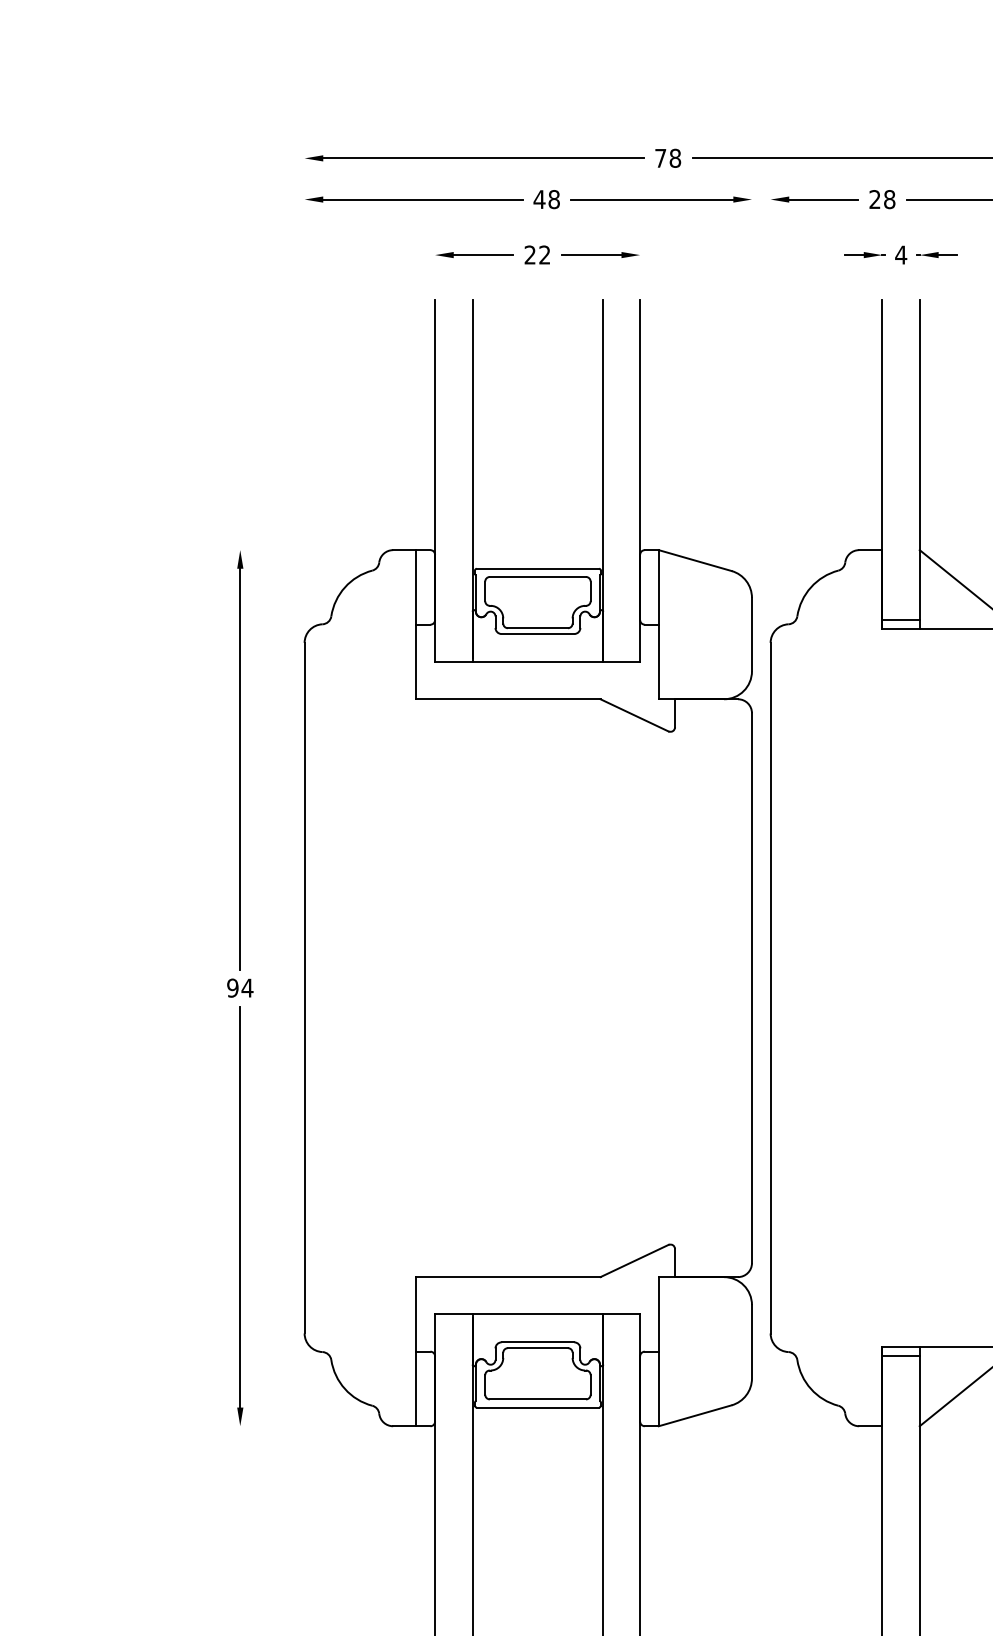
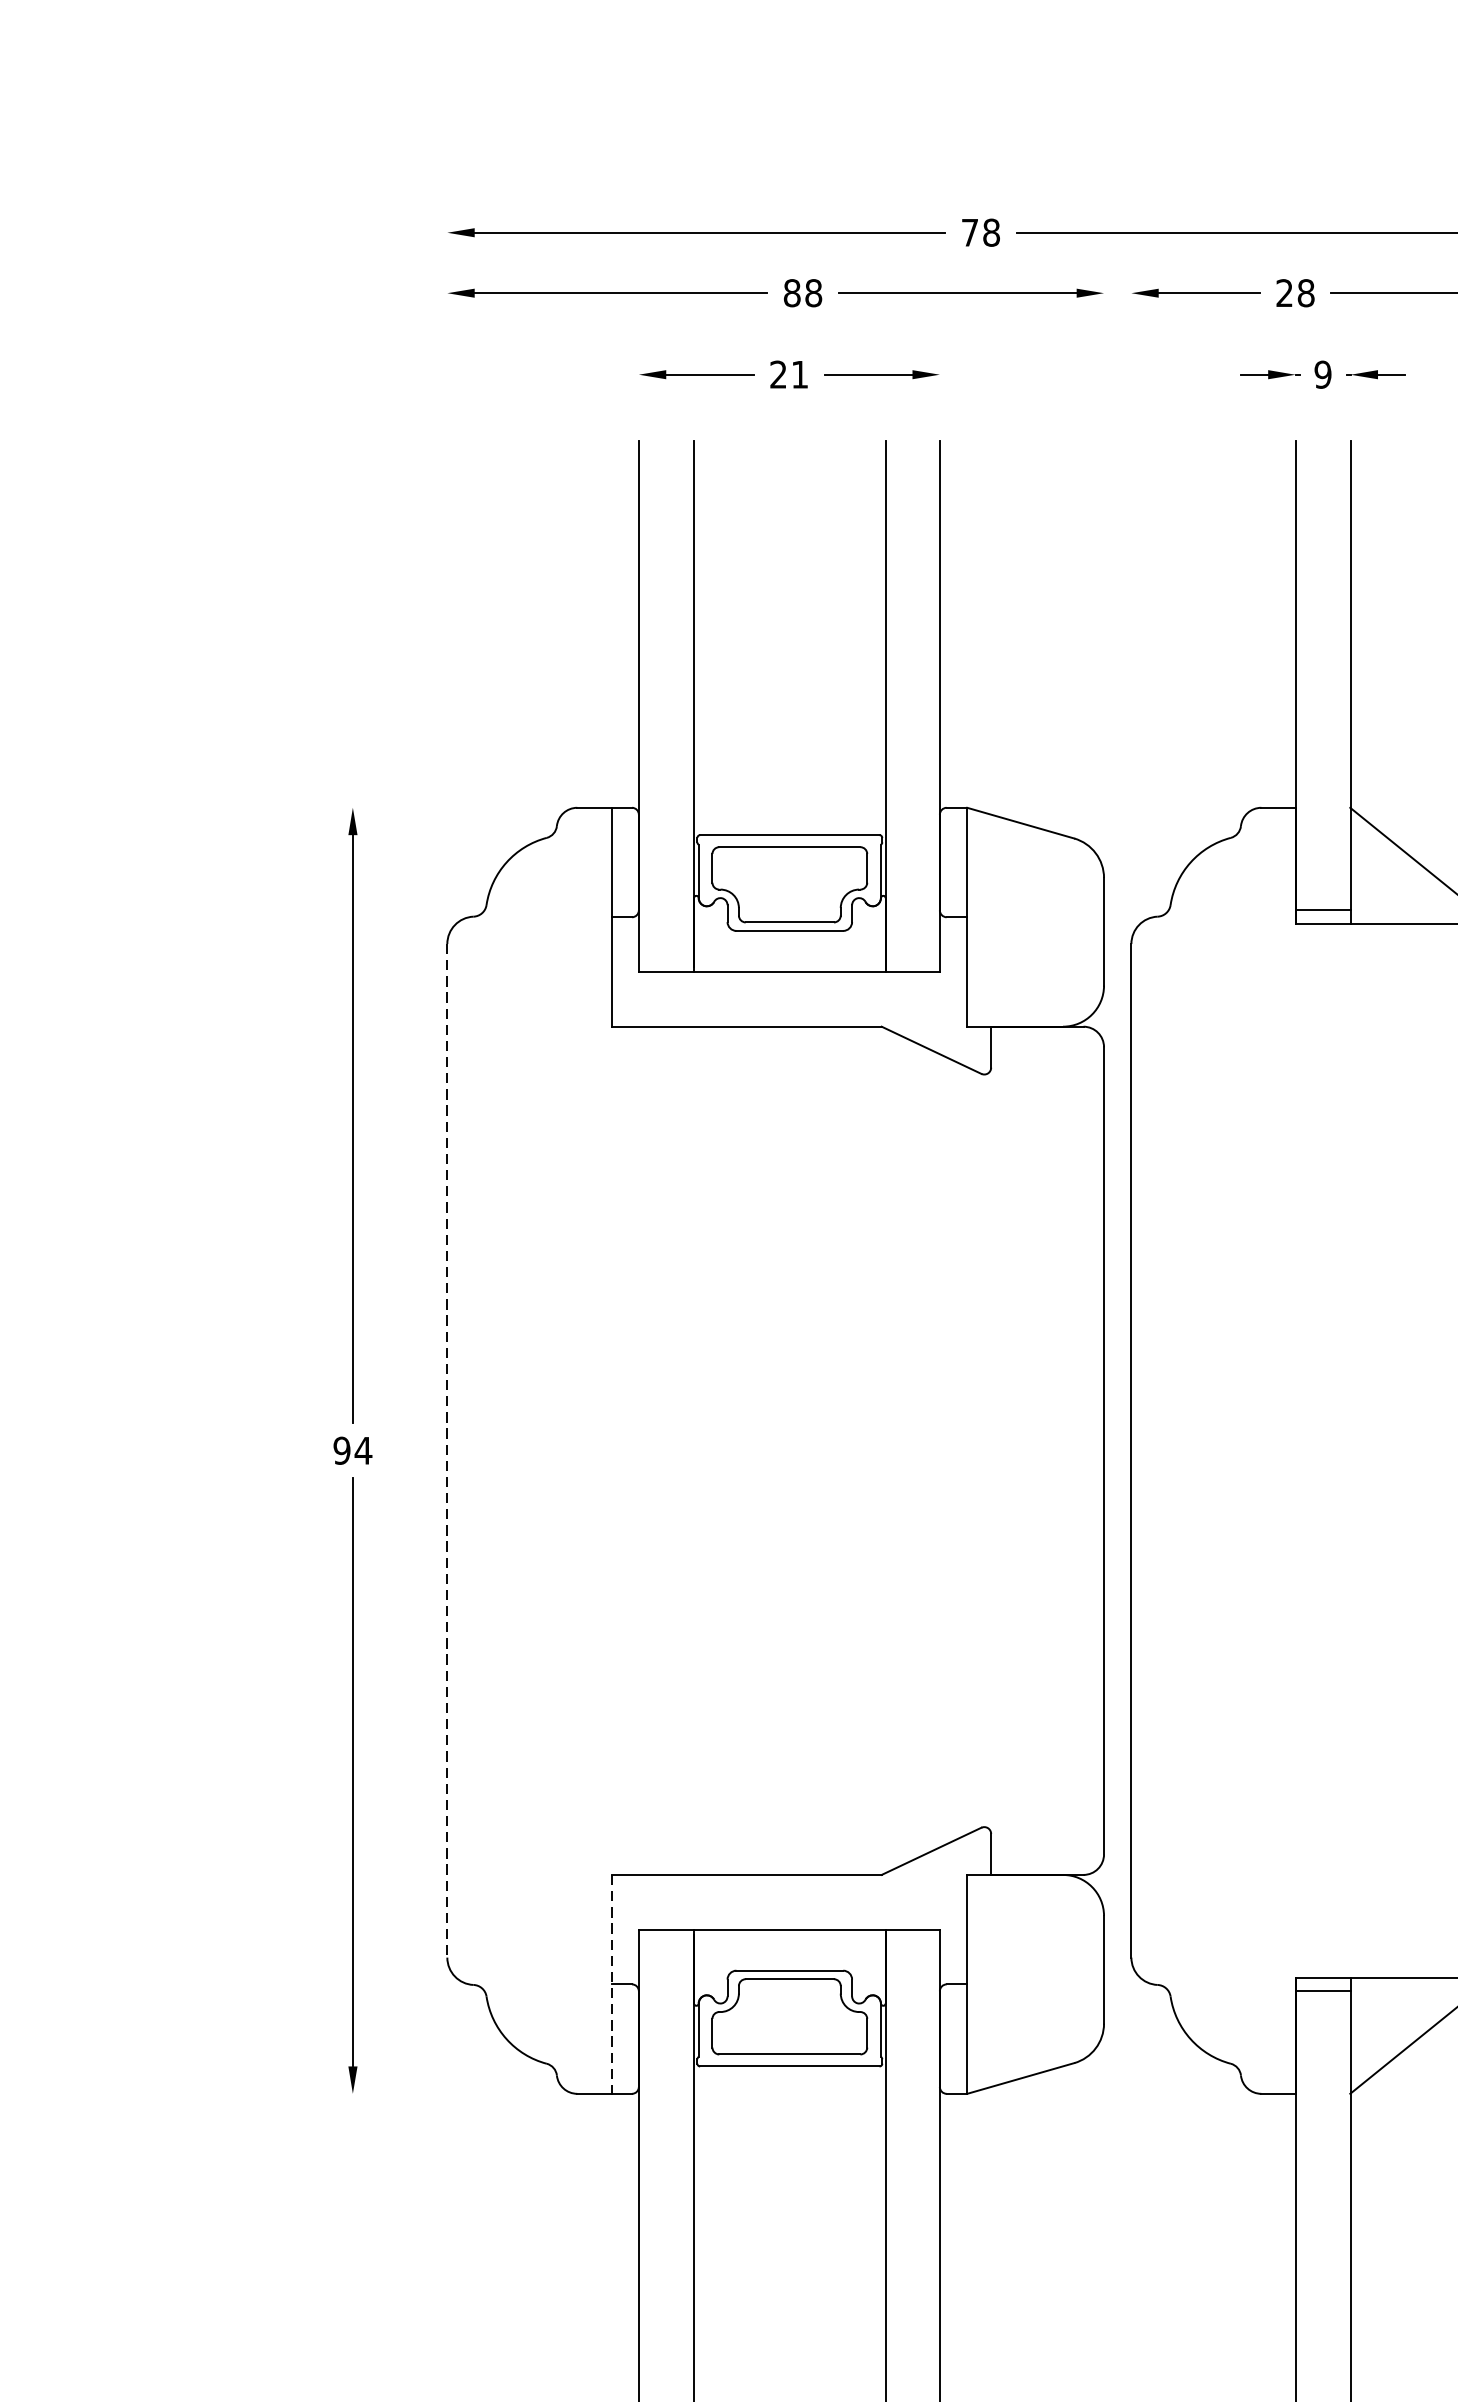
text: (539, 199) -> (792, 293), 48 -> 88
text: (544, 254) -> (799, 373), 22 -> 21
text: (901, 254) -> (1323, 373), 4 -> 9
line: (304, 988) -> (447, 1451), solid -> dashed
line: (416, 1351) -> (611, 1984), solid -> dashed

